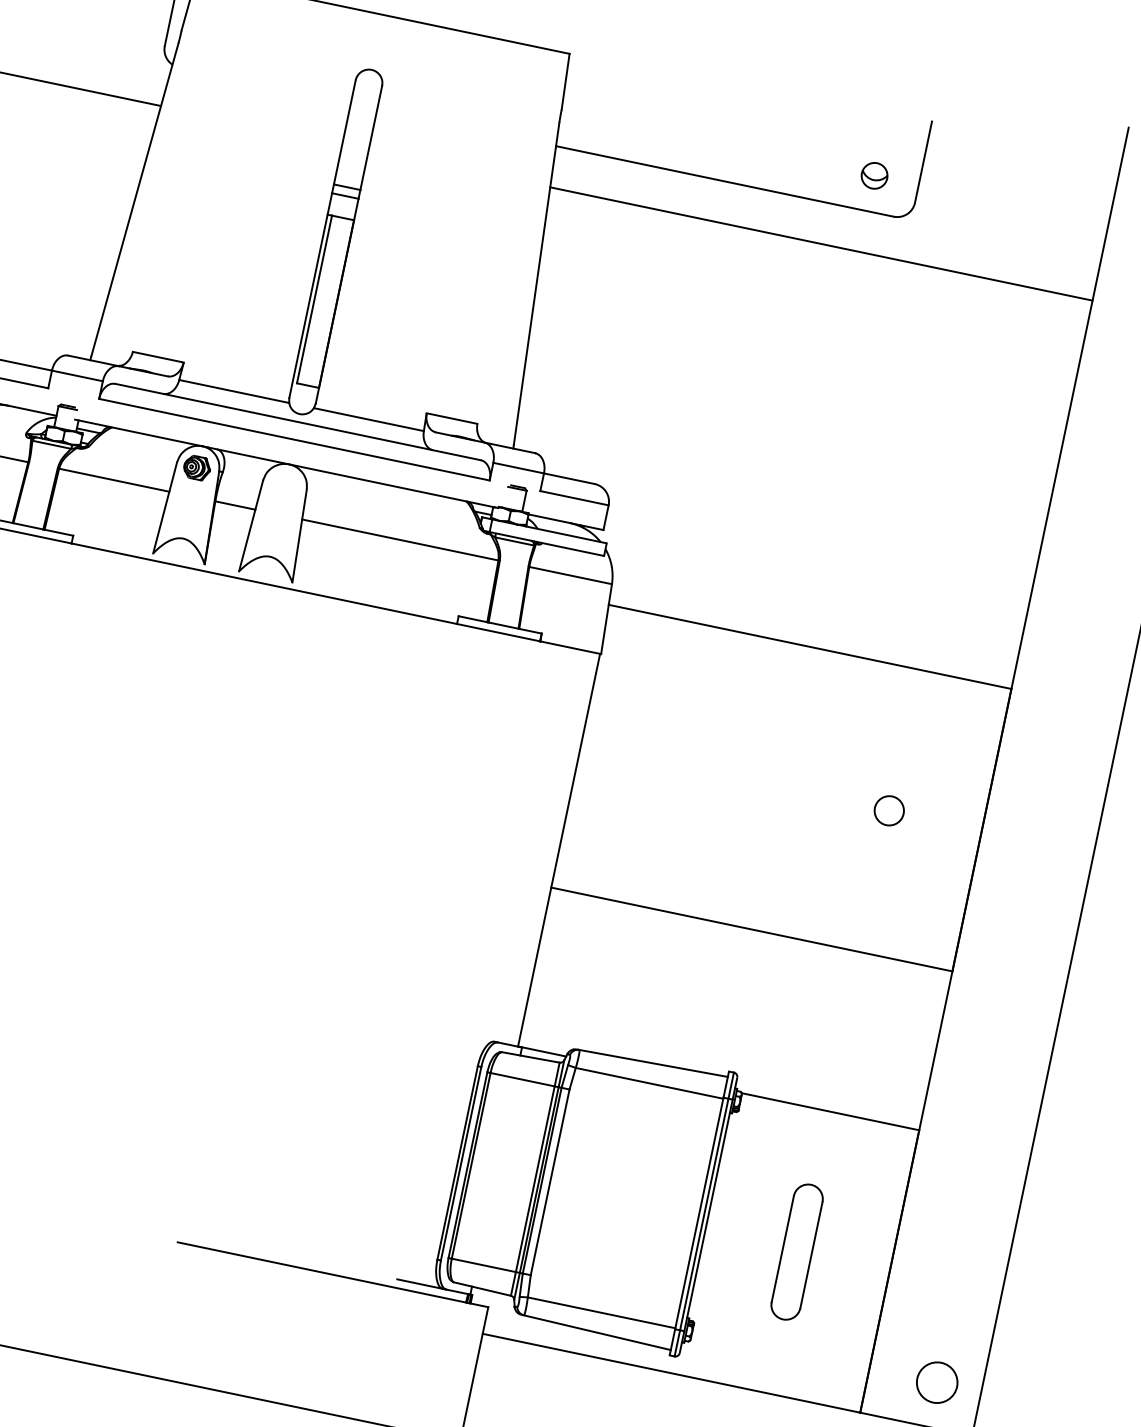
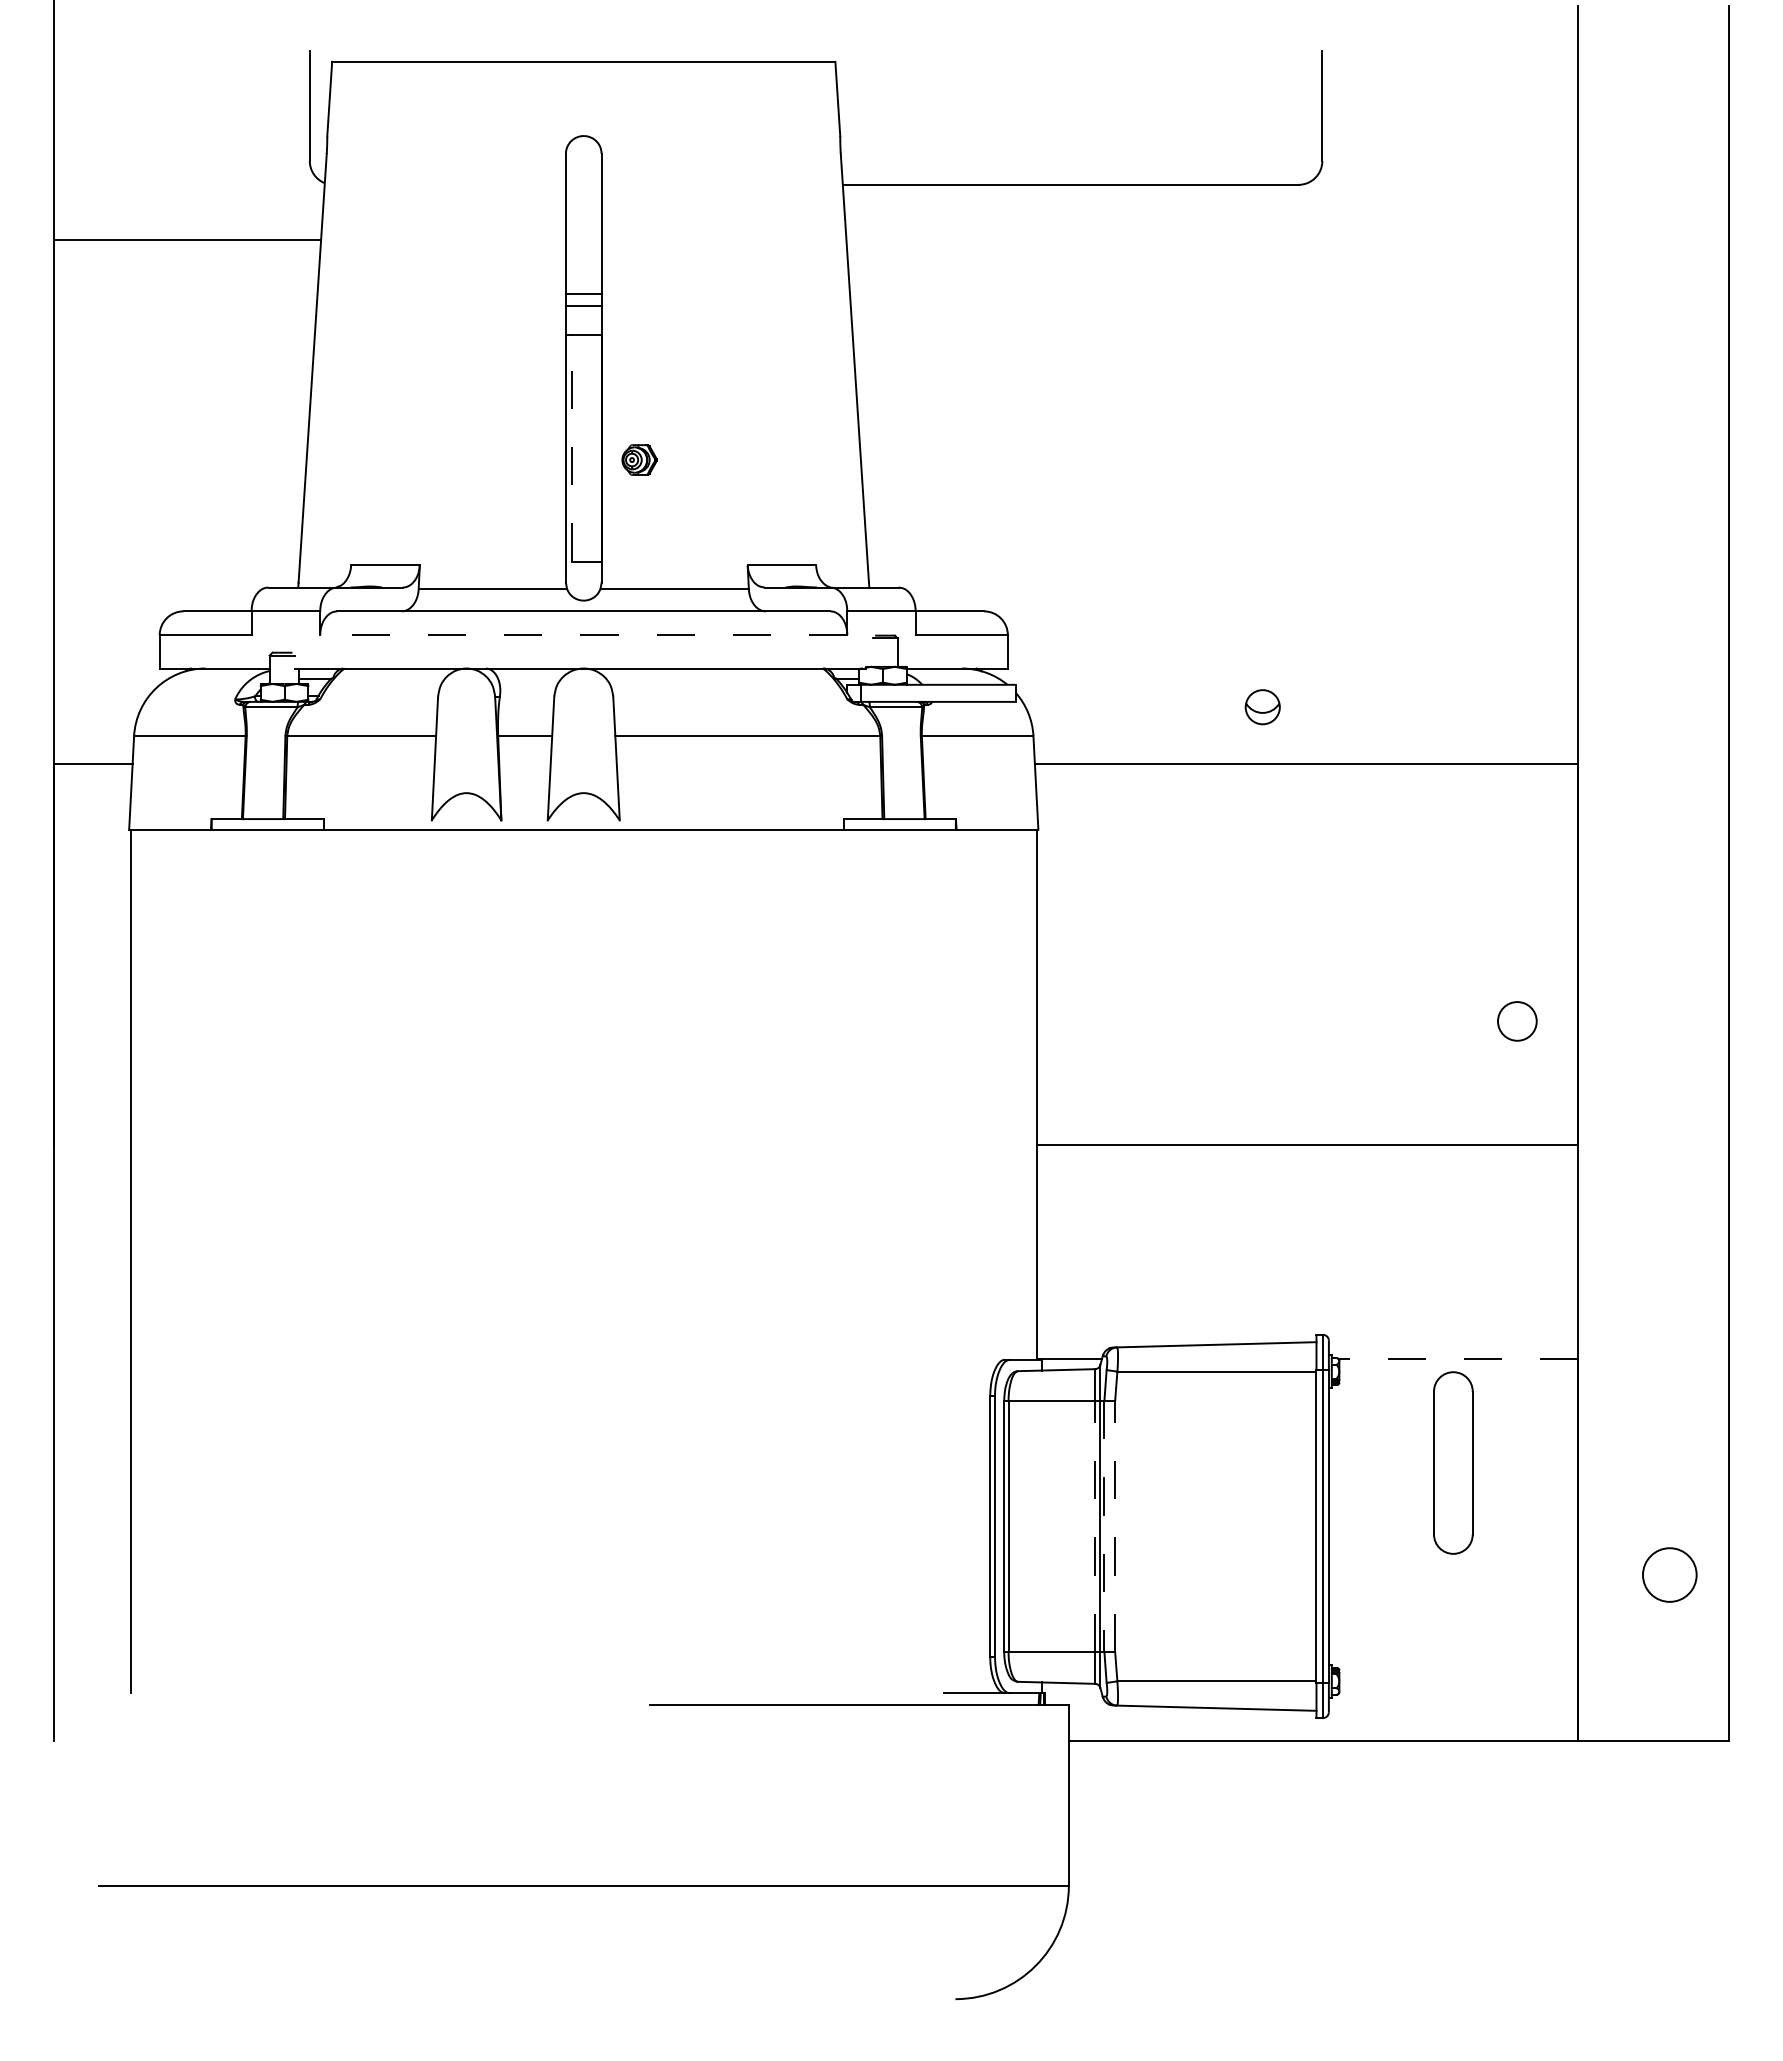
part: (874, 176) -> (1262, 707), moved
line: (821, 243) -> (1212, 239), removed
line: (314, 298) -> (571, 447), solid -> dashed
line: (294, 439) -> (583, 635), solid -> dashed
part: (197, 467) -> (639, 459), moved
circle: (889, 810) -> (1517, 1021), moved
line: (830, 1111) -> (1458, 1359), solid -> dashed
line: (535, 1179) -> (1095, 1526), solid -> dashed
line: (542, 1181) -> (1104, 1527), solid -> dashed
line: (550, 1182) -> (1115, 1526), solid -> dashed
part: (797, 1251) -> (1453, 1462), moved
circle: (937, 1382) -> (1669, 1574), moved

